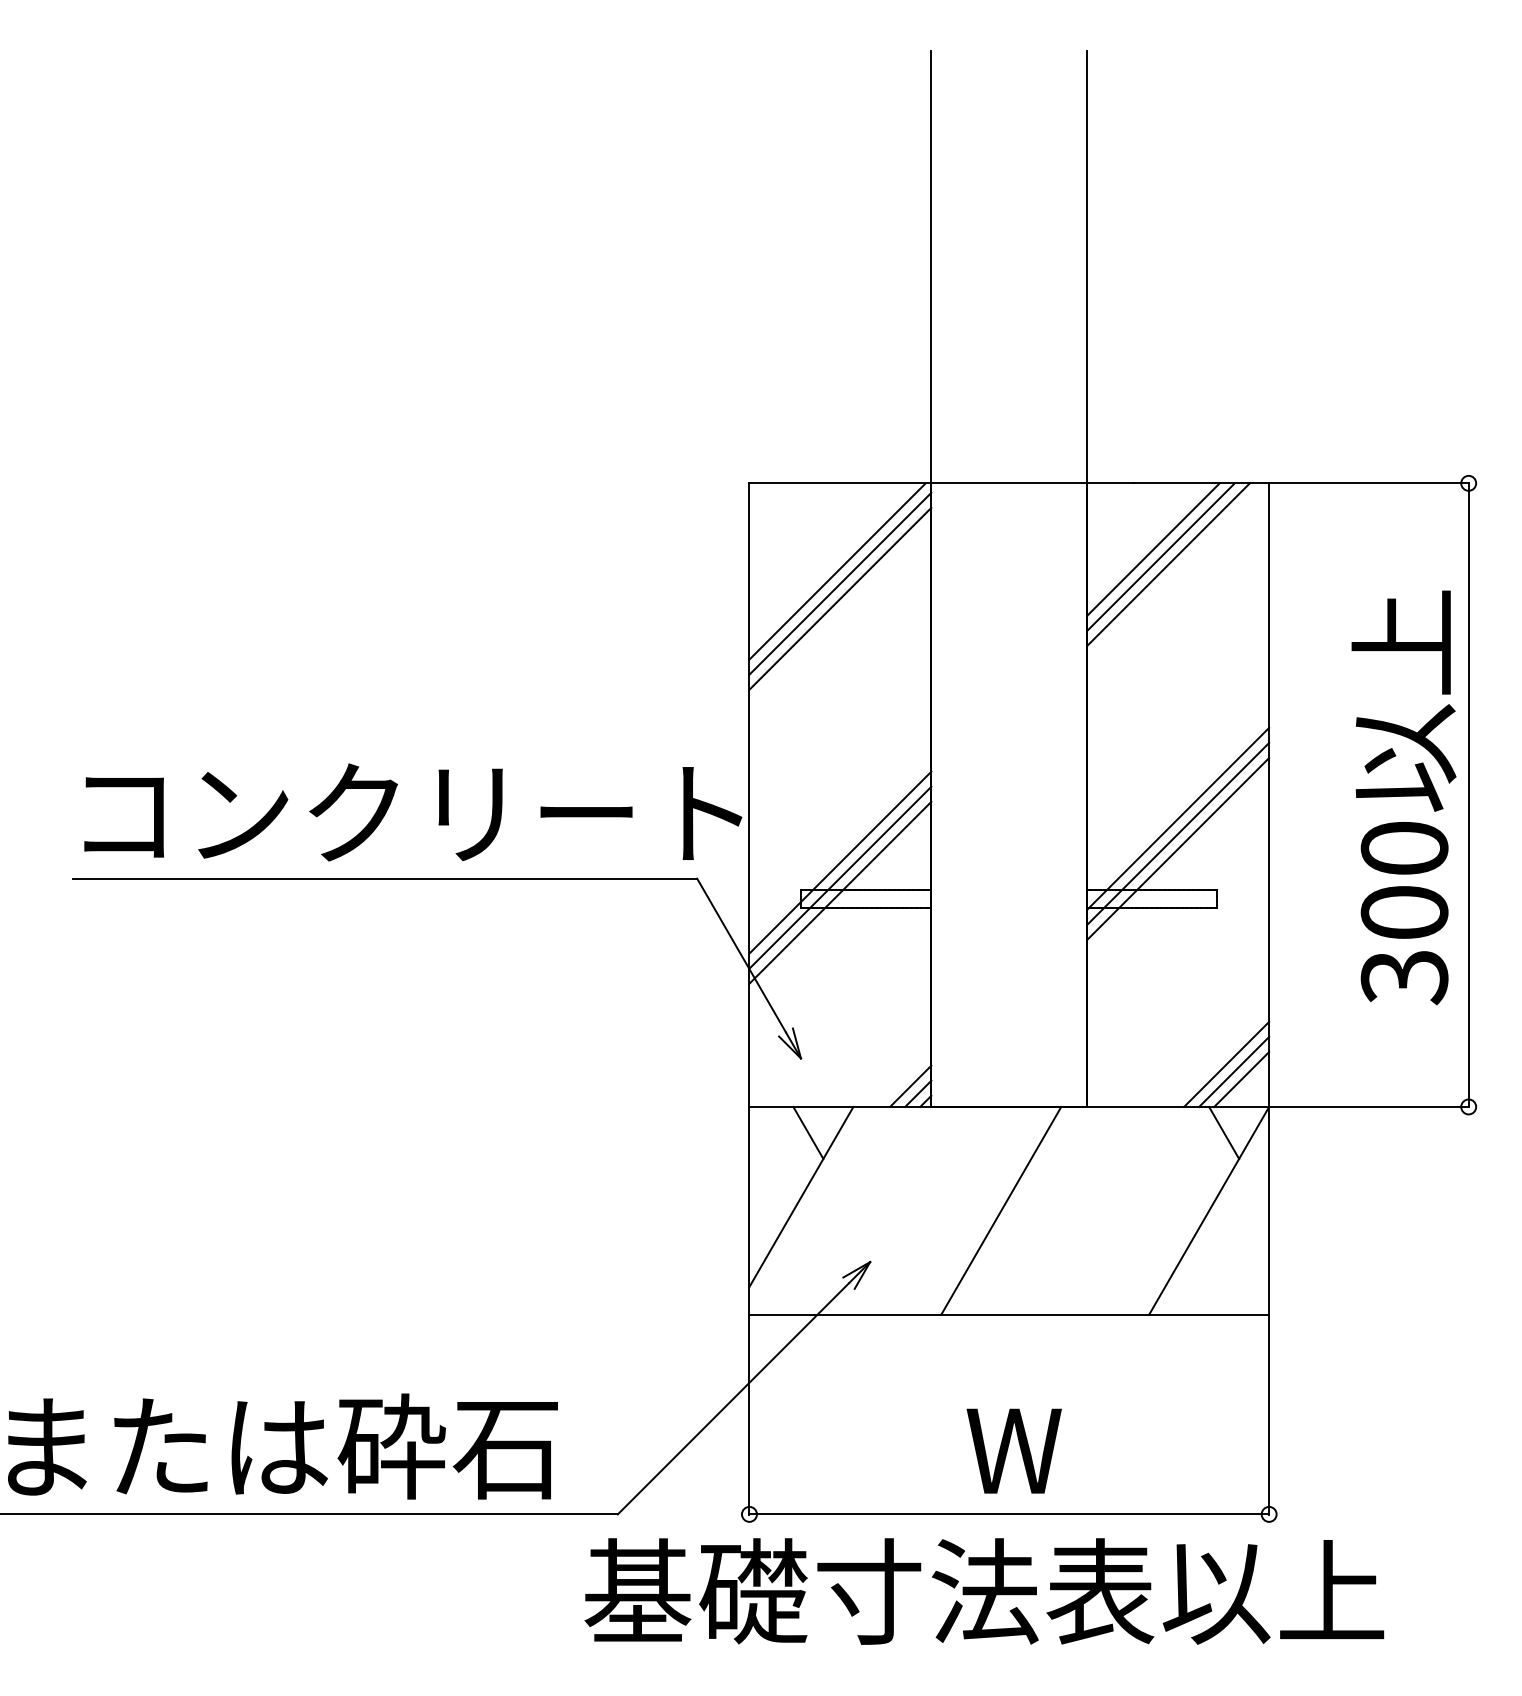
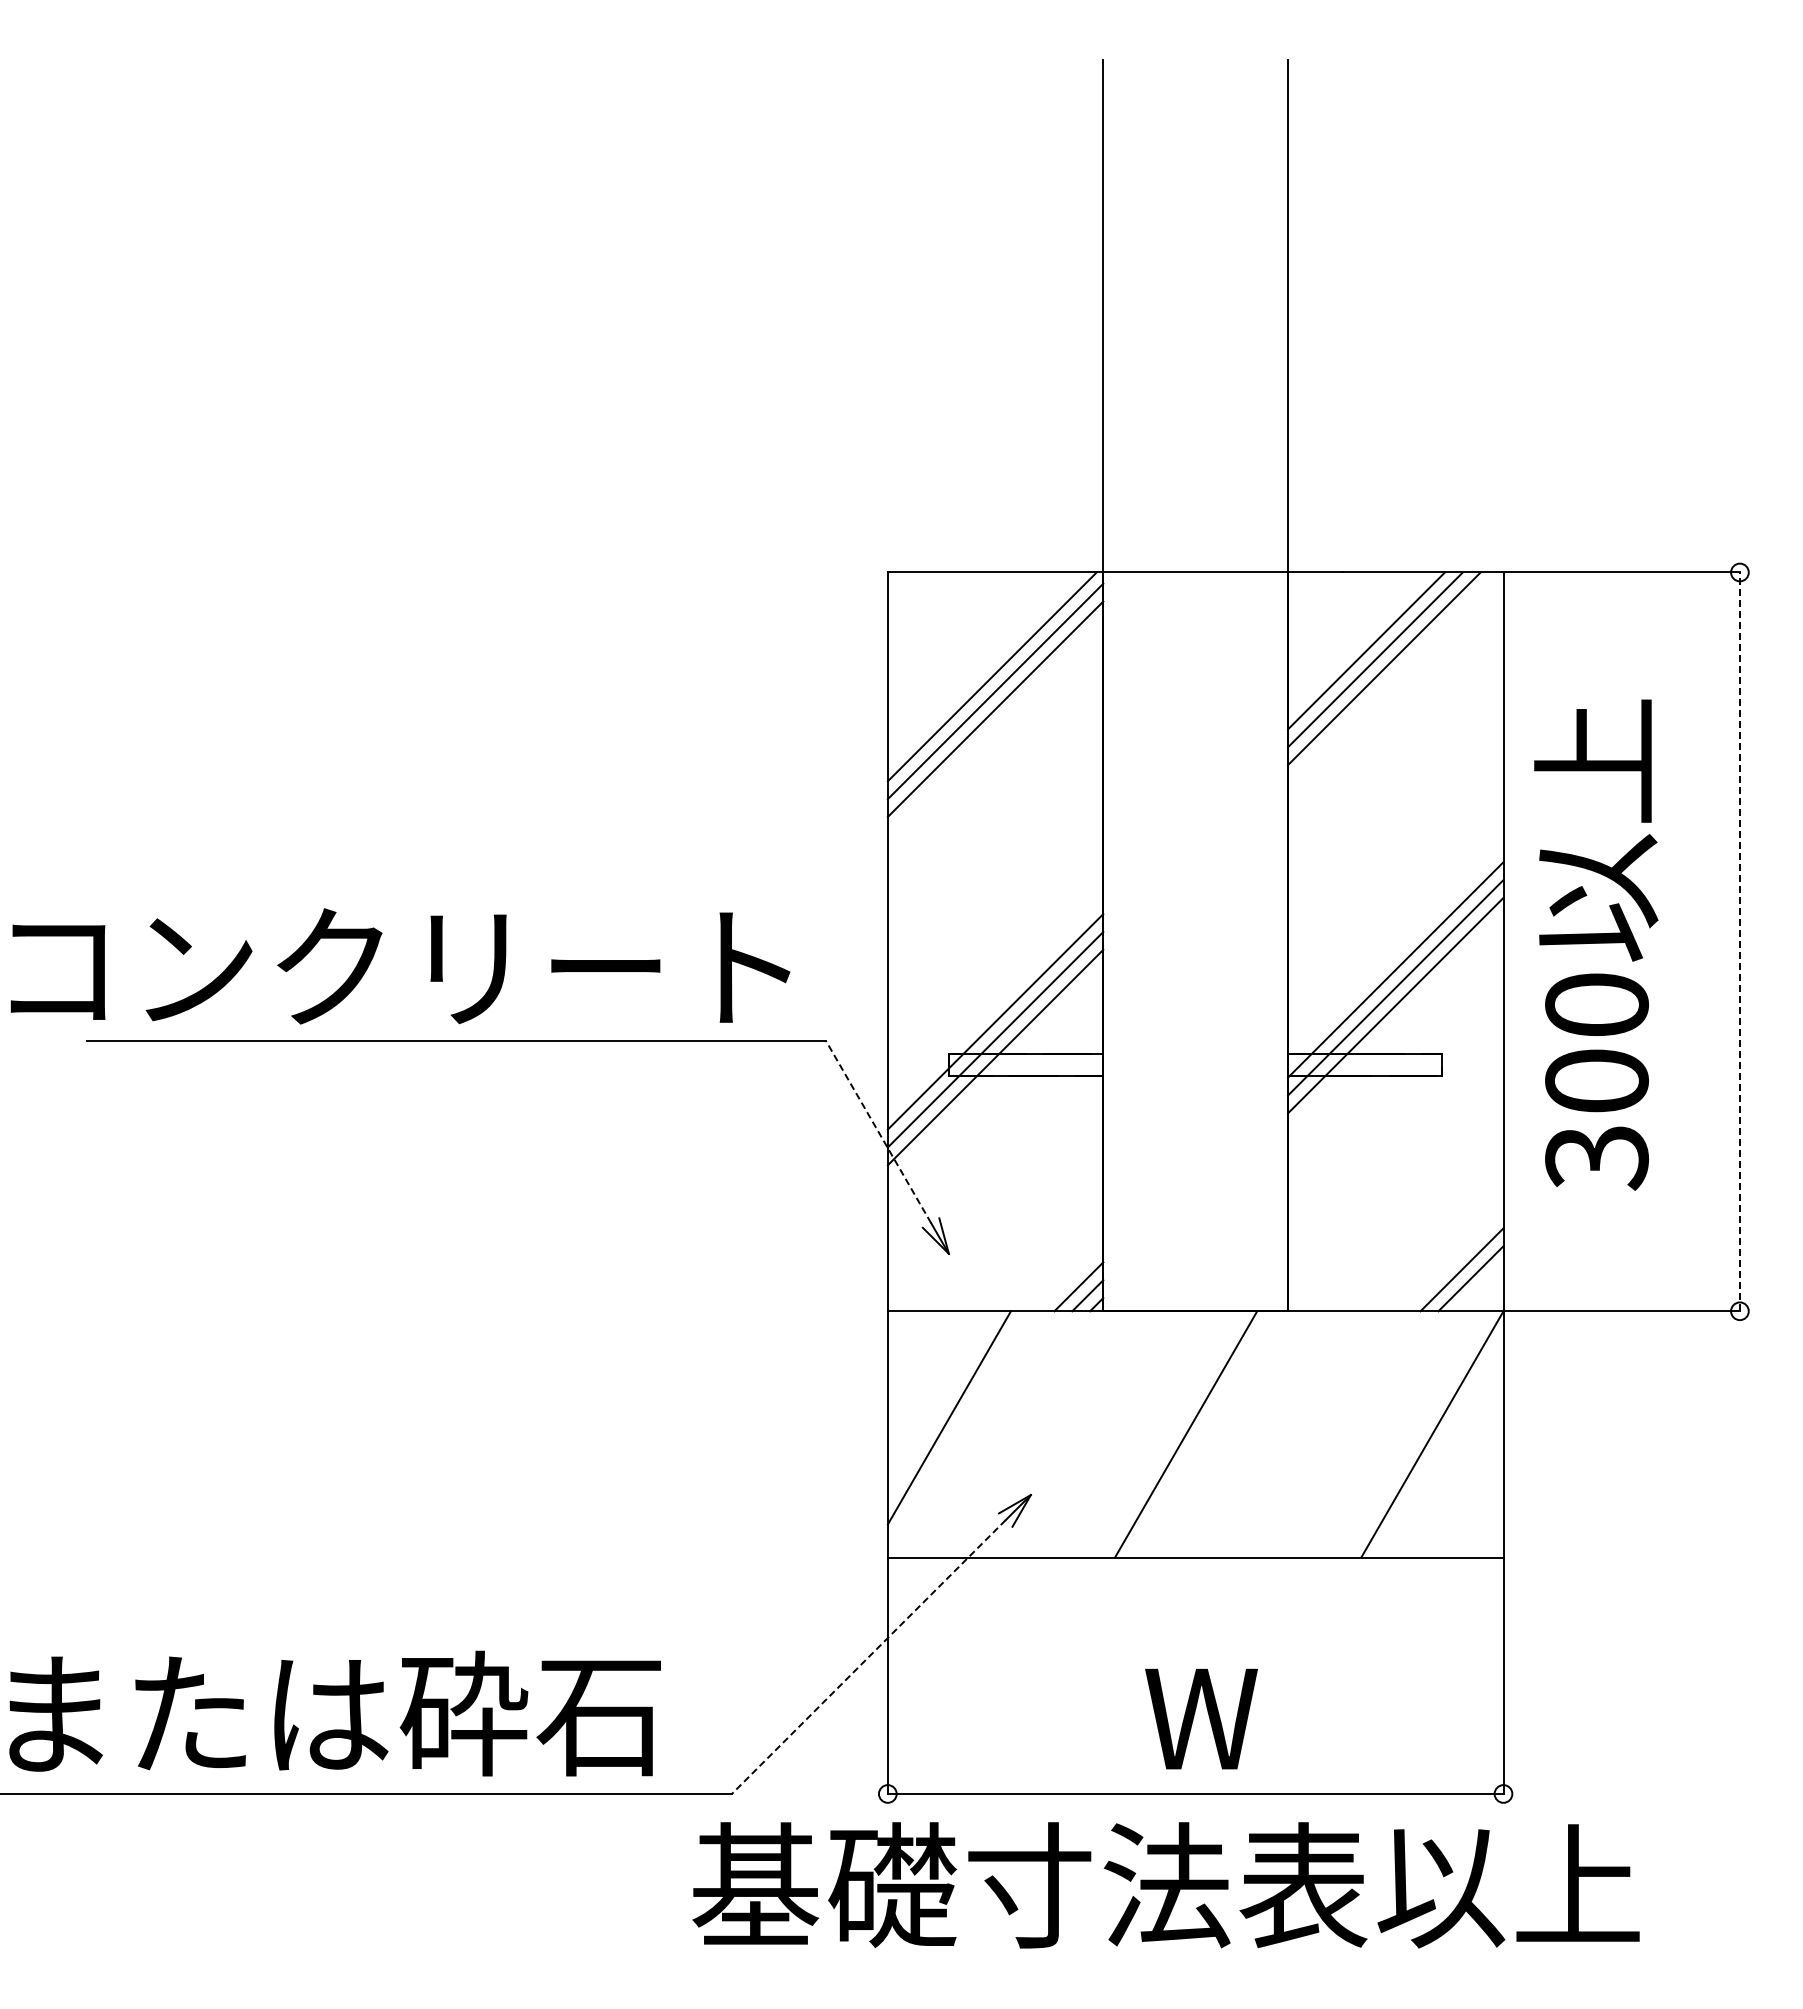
line: (1468, 794) -> (1739, 941), solid -> dashed
text: (1404, 797) -> (1596, 944), moved
text: (413, 812) -> (400, 966), moved
line: (741, 955) -> (878, 1131), solid -> dashed
line: (1226, 1064) -> (1452, 1260), removed
line: (808, 1132) -> (957, 1341), removed
line: (1223, 1132) -> (1449, 1341), removed
line: (733, 1399) -> (868, 1657), solid -> dashed

